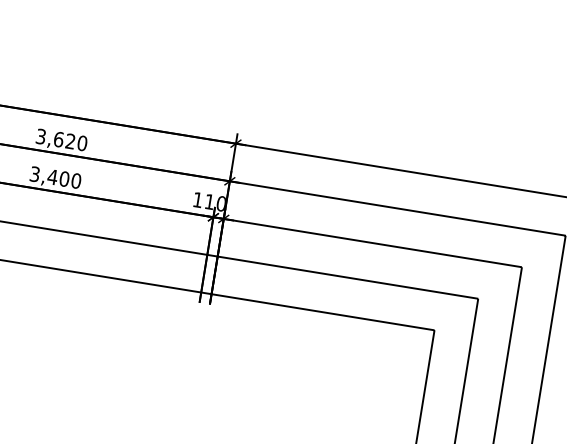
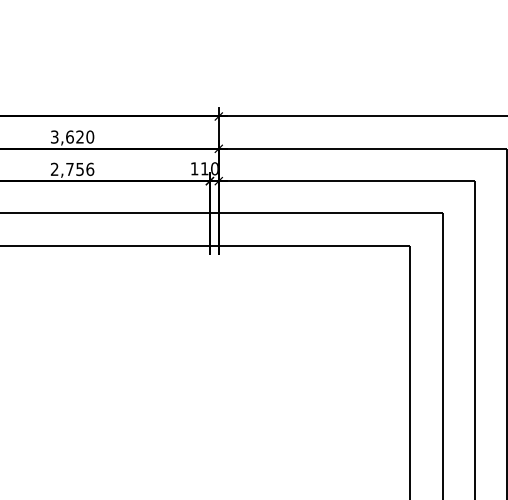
text: (55, 177) -> (72, 169), 3,400 -> 2,756

